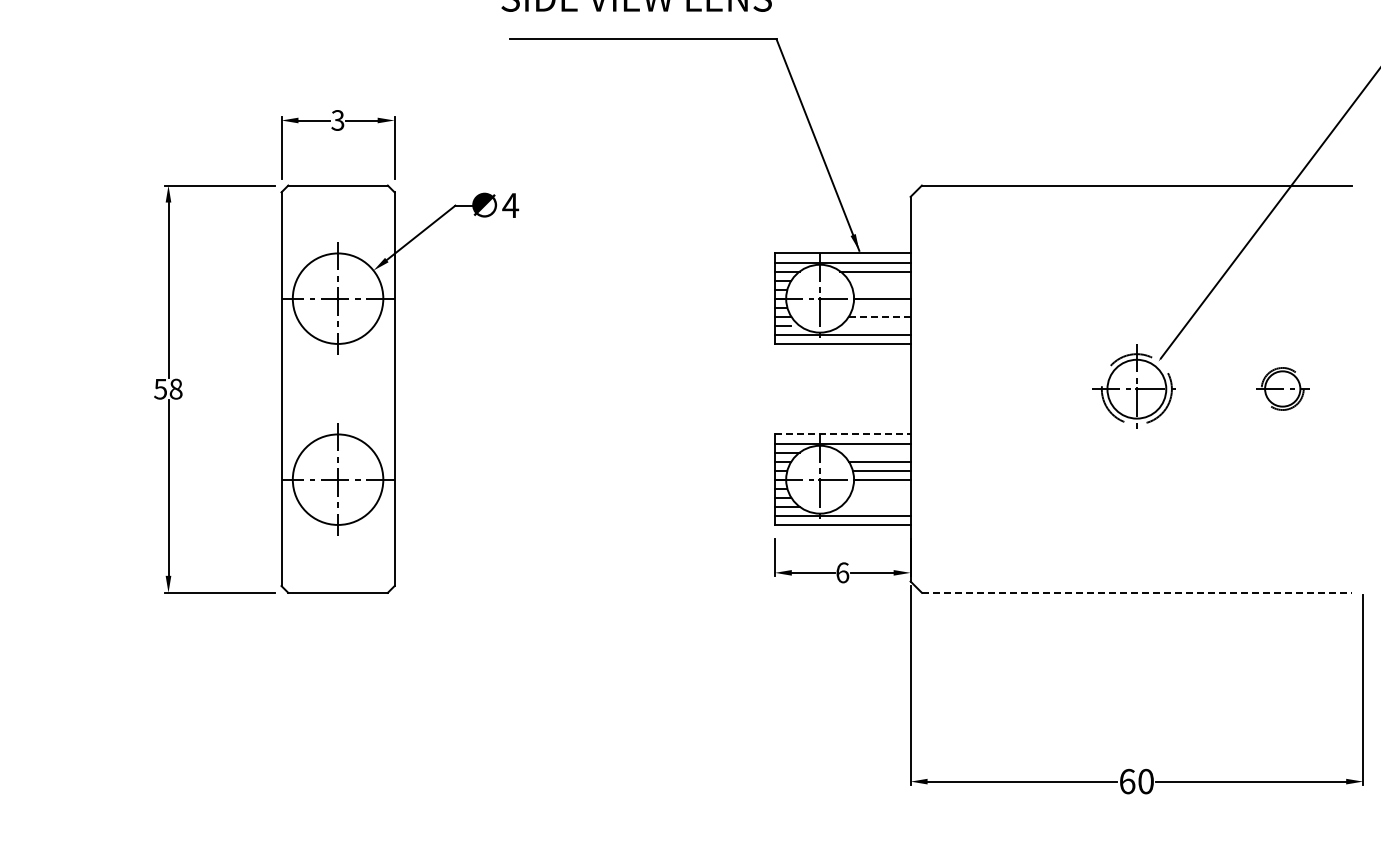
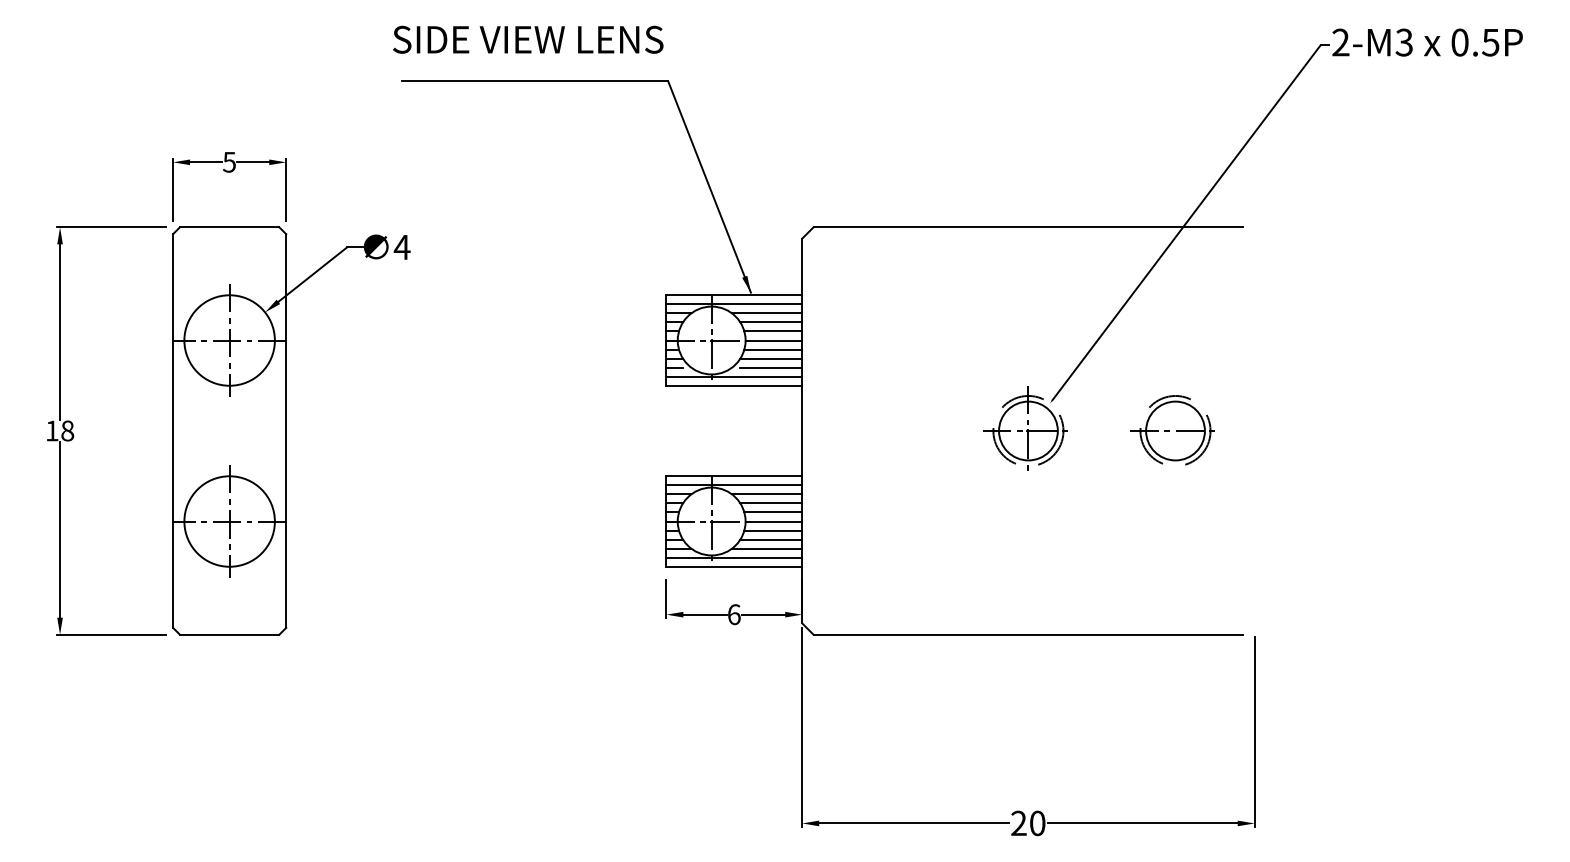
text: (337, 119) -> (229, 161), 3 -> 5
line: (879, 280) -> (771, 322), added
line: (881, 289) -> (773, 331), added
line: (881, 307) -> (773, 349), added
line: (879, 316) -> (771, 358), dashed -> solid
line: (879, 325) -> (771, 367), added
text: (159, 388) -> (51, 430), 58 -> 18
part: (1280, 388) -> (1172, 430), size x1.67
line: (842, 434) -> (734, 476), dashed -> solid
line: (875, 452) -> (767, 494), added
line: (881, 488) -> (773, 530), added
line: (879, 497) -> (771, 539), added
line: (875, 506) -> (767, 548), added
line: (1136, 592) -> (1028, 634), dashed -> solid
text: (1126, 781) -> (1018, 823), 60 -> 20

